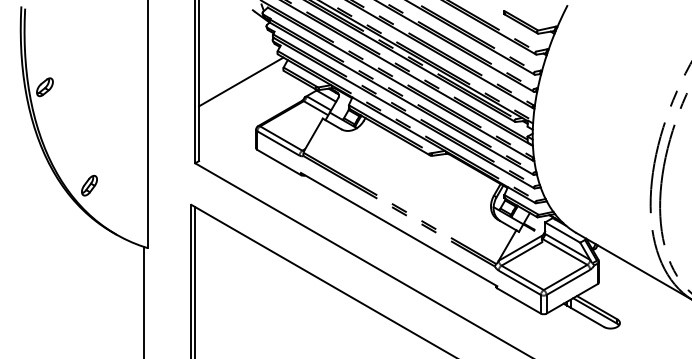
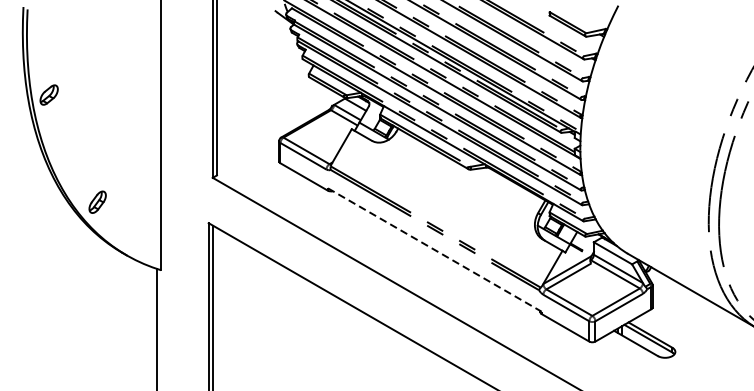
line: (241, 81) -> (263, 88), removed
line: (399, 229) -> (435, 249), solid -> dashed

